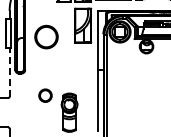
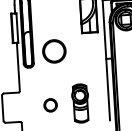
part: (46, 36) -> (54, 50), moved
line: (9, 71) -> (18, 66), dashed -> solid
circle: (45, 95) -> (50, 105), moved

